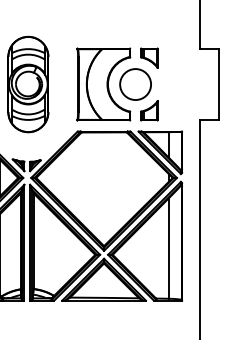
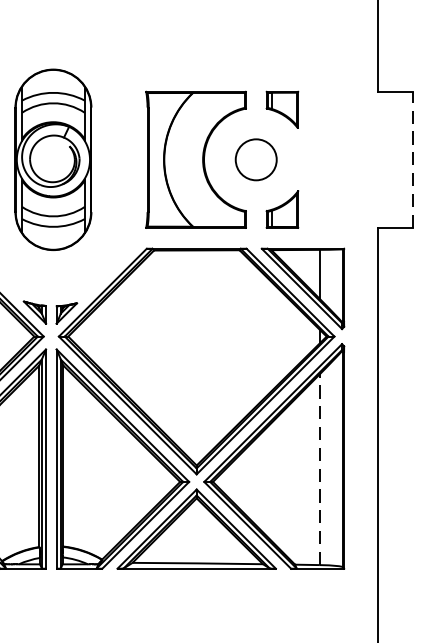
circle: (135, 84) -> (256, 159), size x0.7
line: (218, 84) -> (413, 159), solid -> dashed
line: (169, 247) -> (320, 468), solid -> dashed

